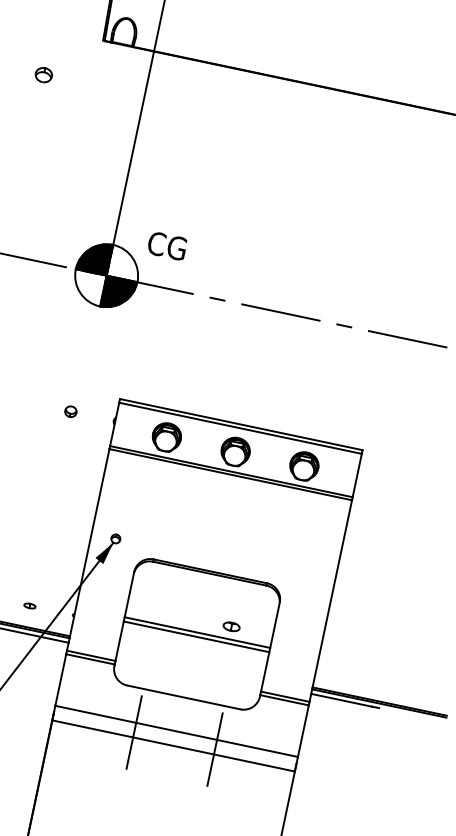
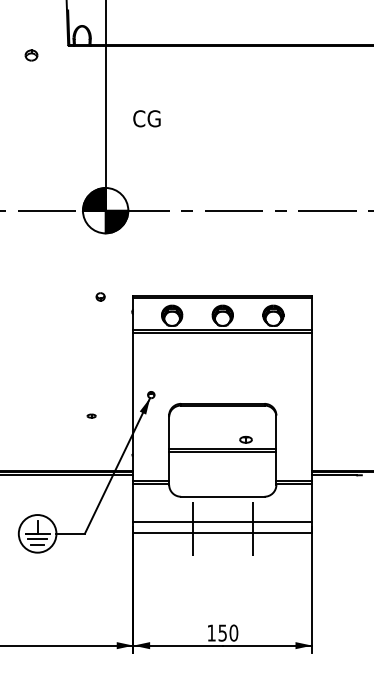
part: (43, 75) -> (31, 55), moved
text: (166, 245) -> (146, 118), moved
part: (70, 411) -> (100, 296), moved
part: (29, 605) -> (91, 415), moved

